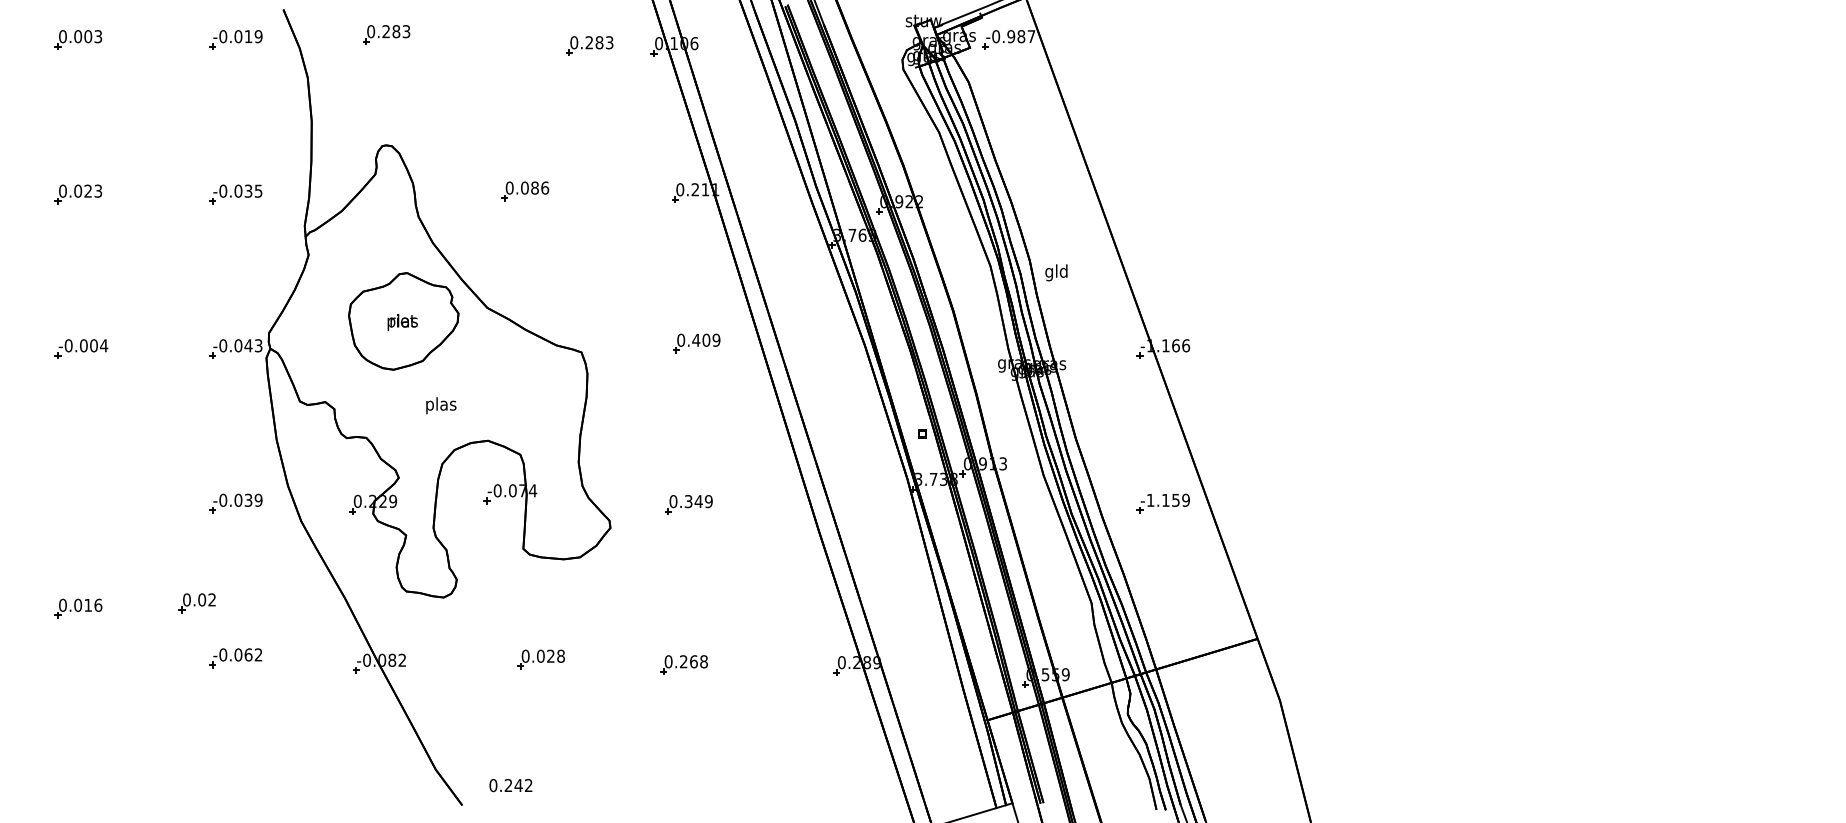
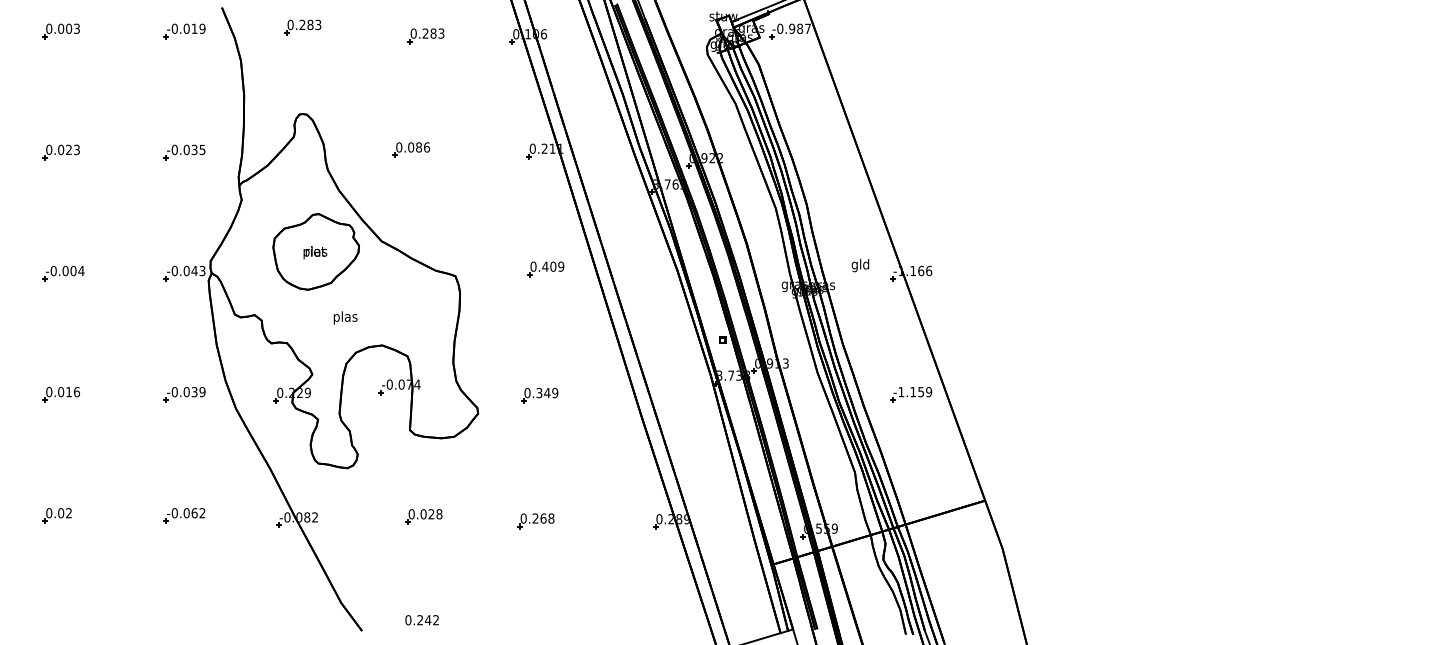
part: (589, 45) -> (425, 35), moved
text: (1056, 272) -> (860, 265), moved
part: (196, 603) -> (56, 515), moved
part: (78, 608) -> (61, 394), moved
text: (510, 785) -> (421, 620), moved

